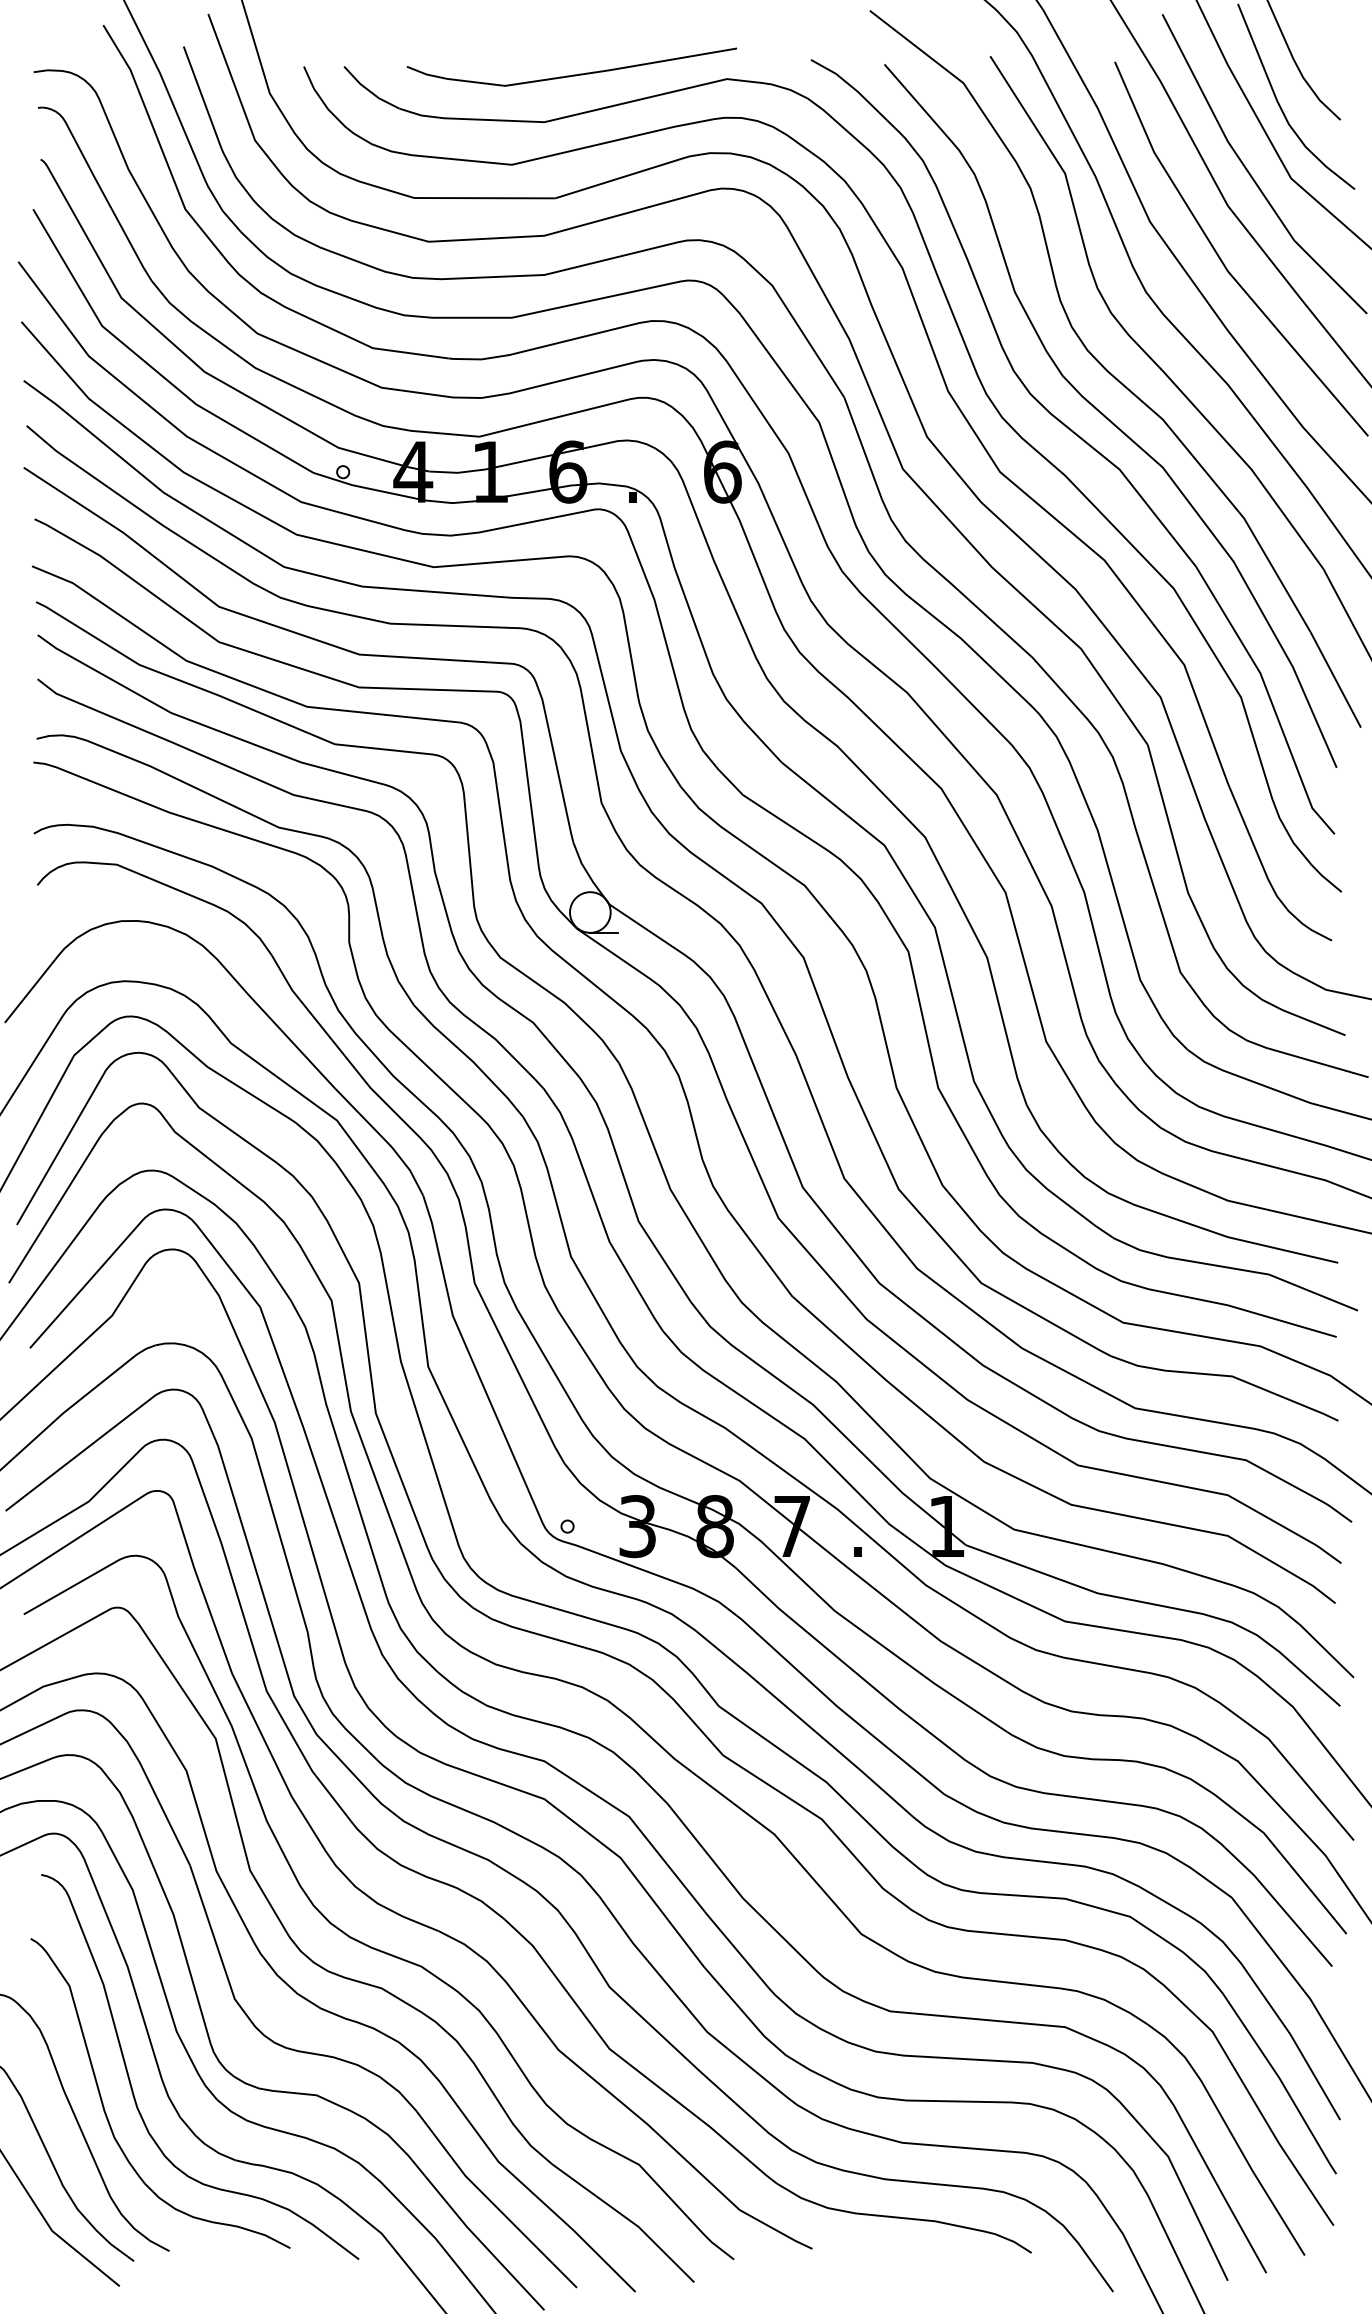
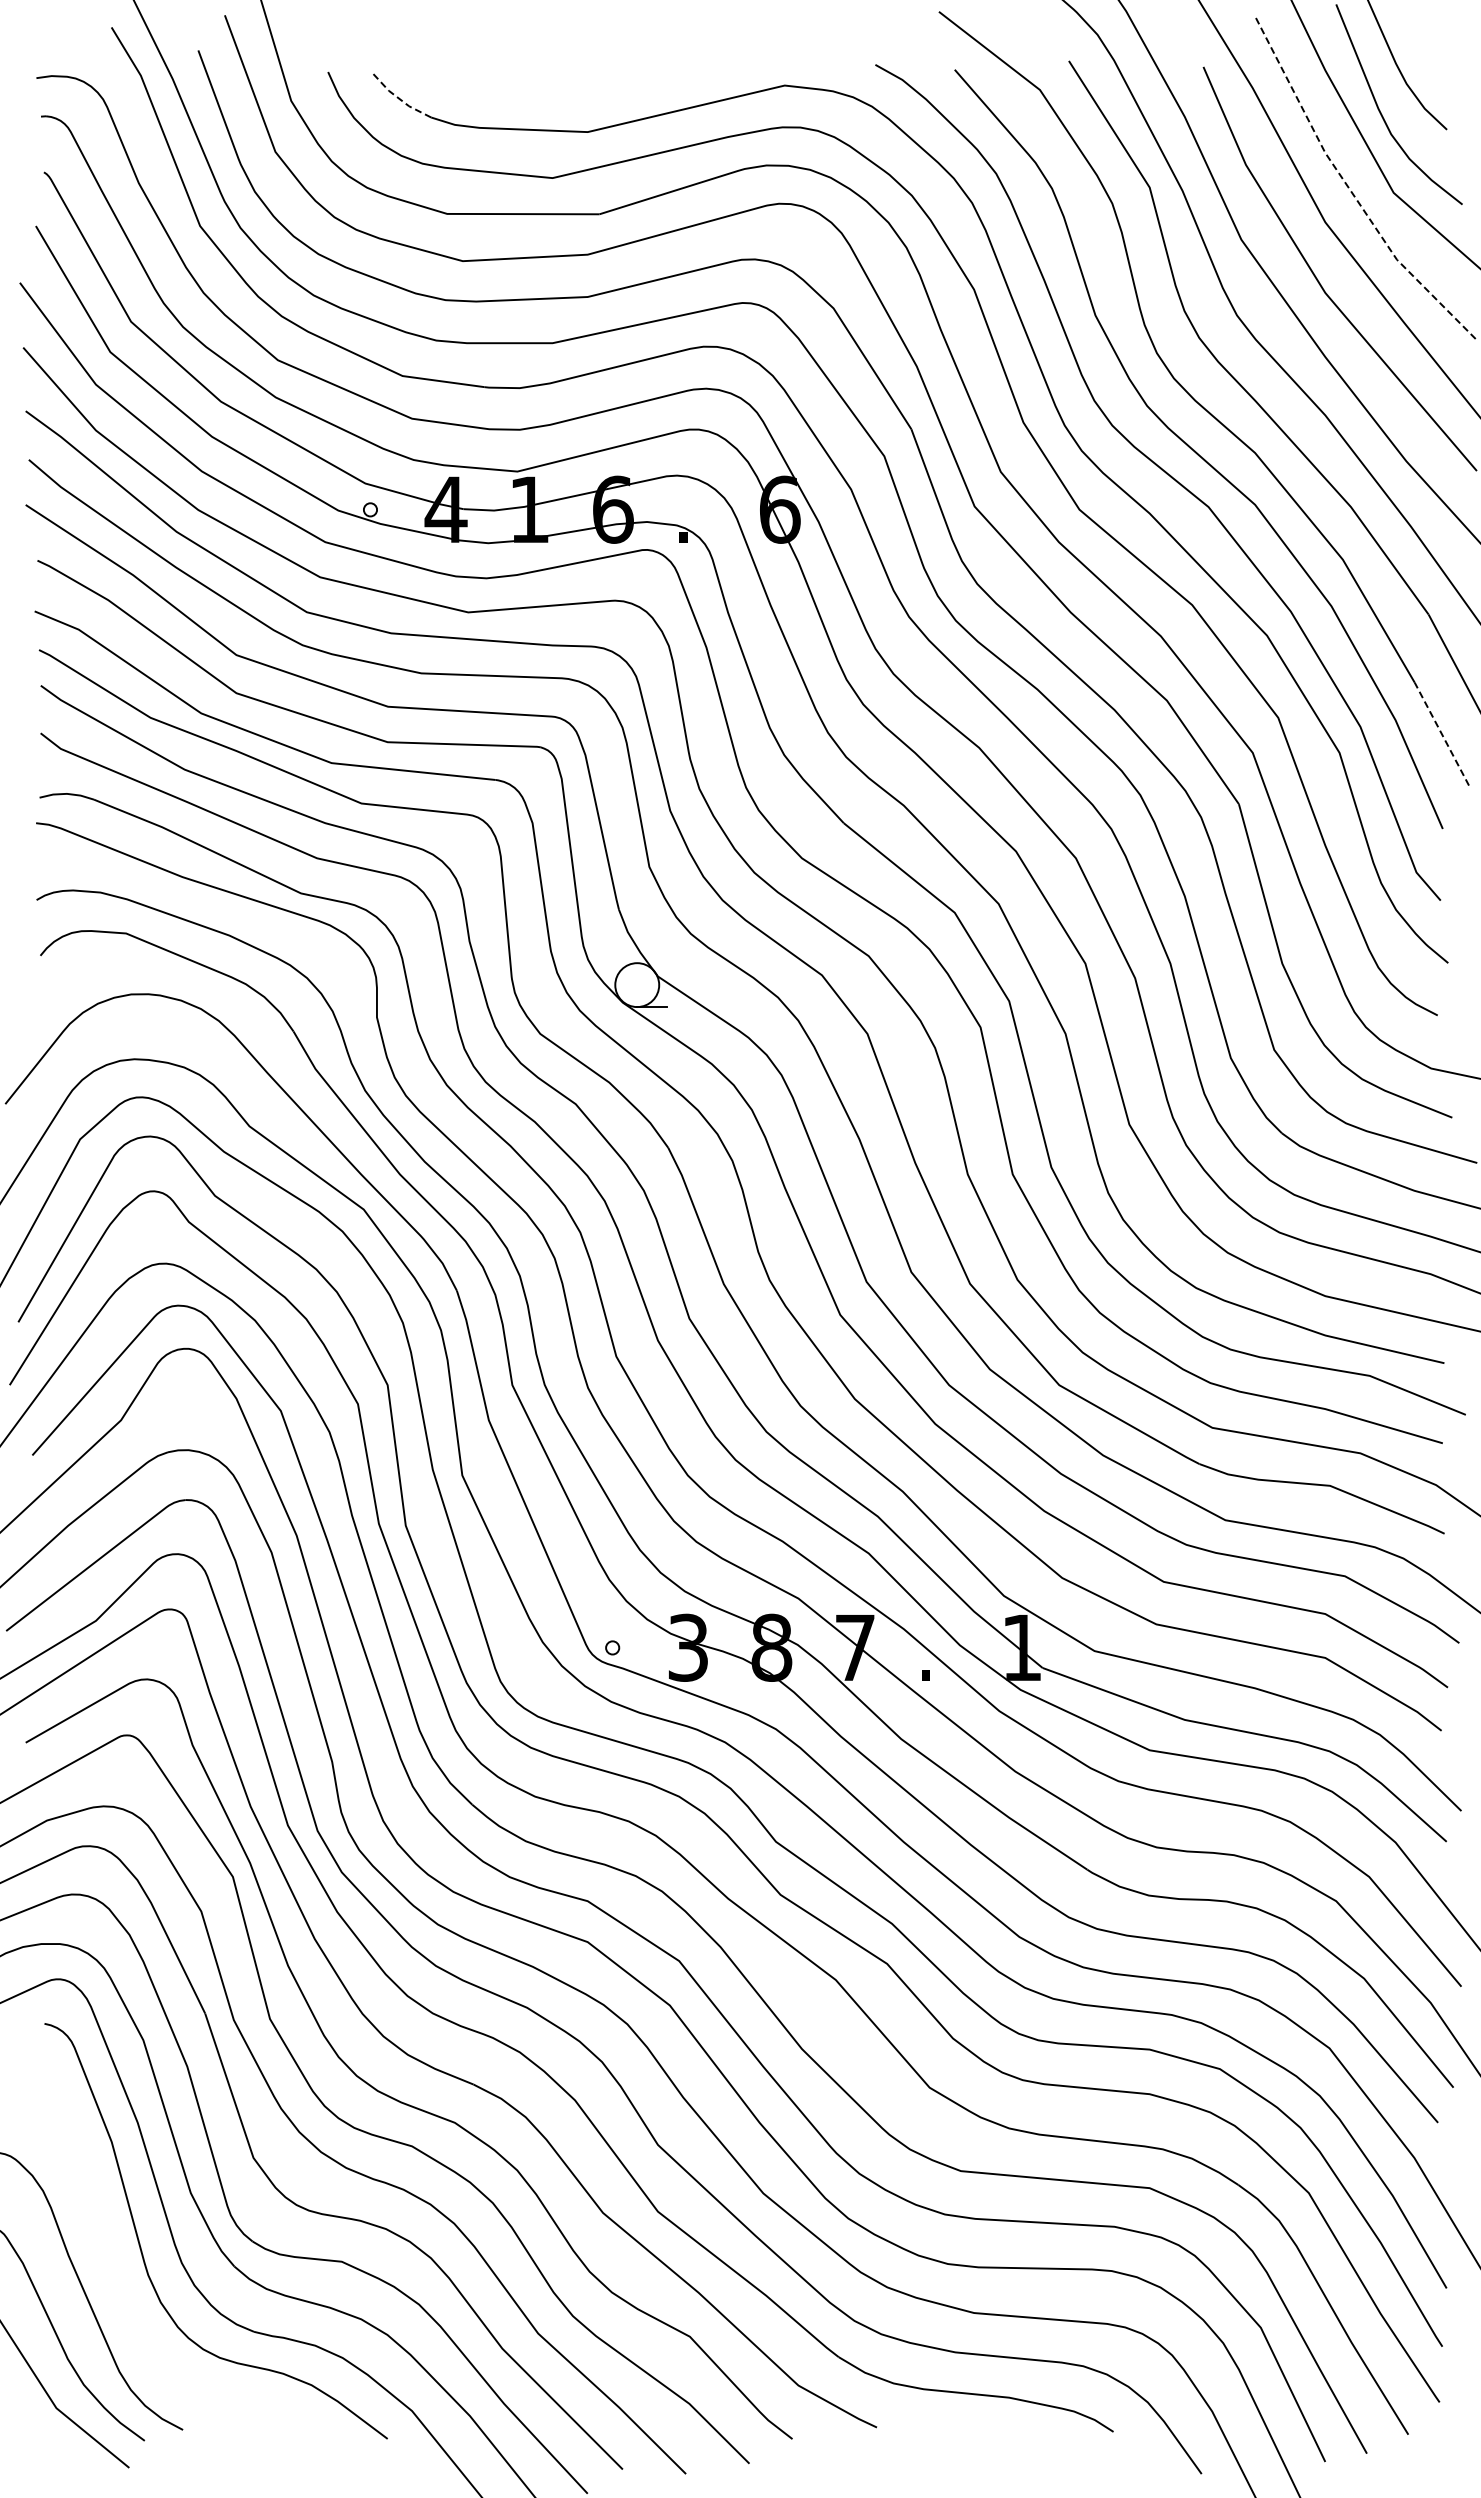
curve: (573, 74) -> (619, 80), removed
line: (369, 90) -> (398, 97), solid -> dashed
line: (1250, 174) -> (1349, 188), solid -> dashed
line: (1335, 679) -> (1441, 733), solid -> dashed
curve: (106, 2111) -> (114, 2279), removed

